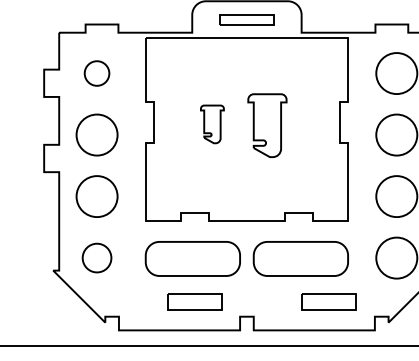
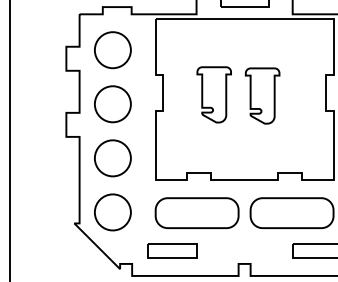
part: (96, 73) -> (112, 50), size x1.67
part: (212, 124) -> (214, 94), size x1.67
part: (96, 257) -> (112, 211), size x1.43
part: (194, 301) -> (172, 250), moved

